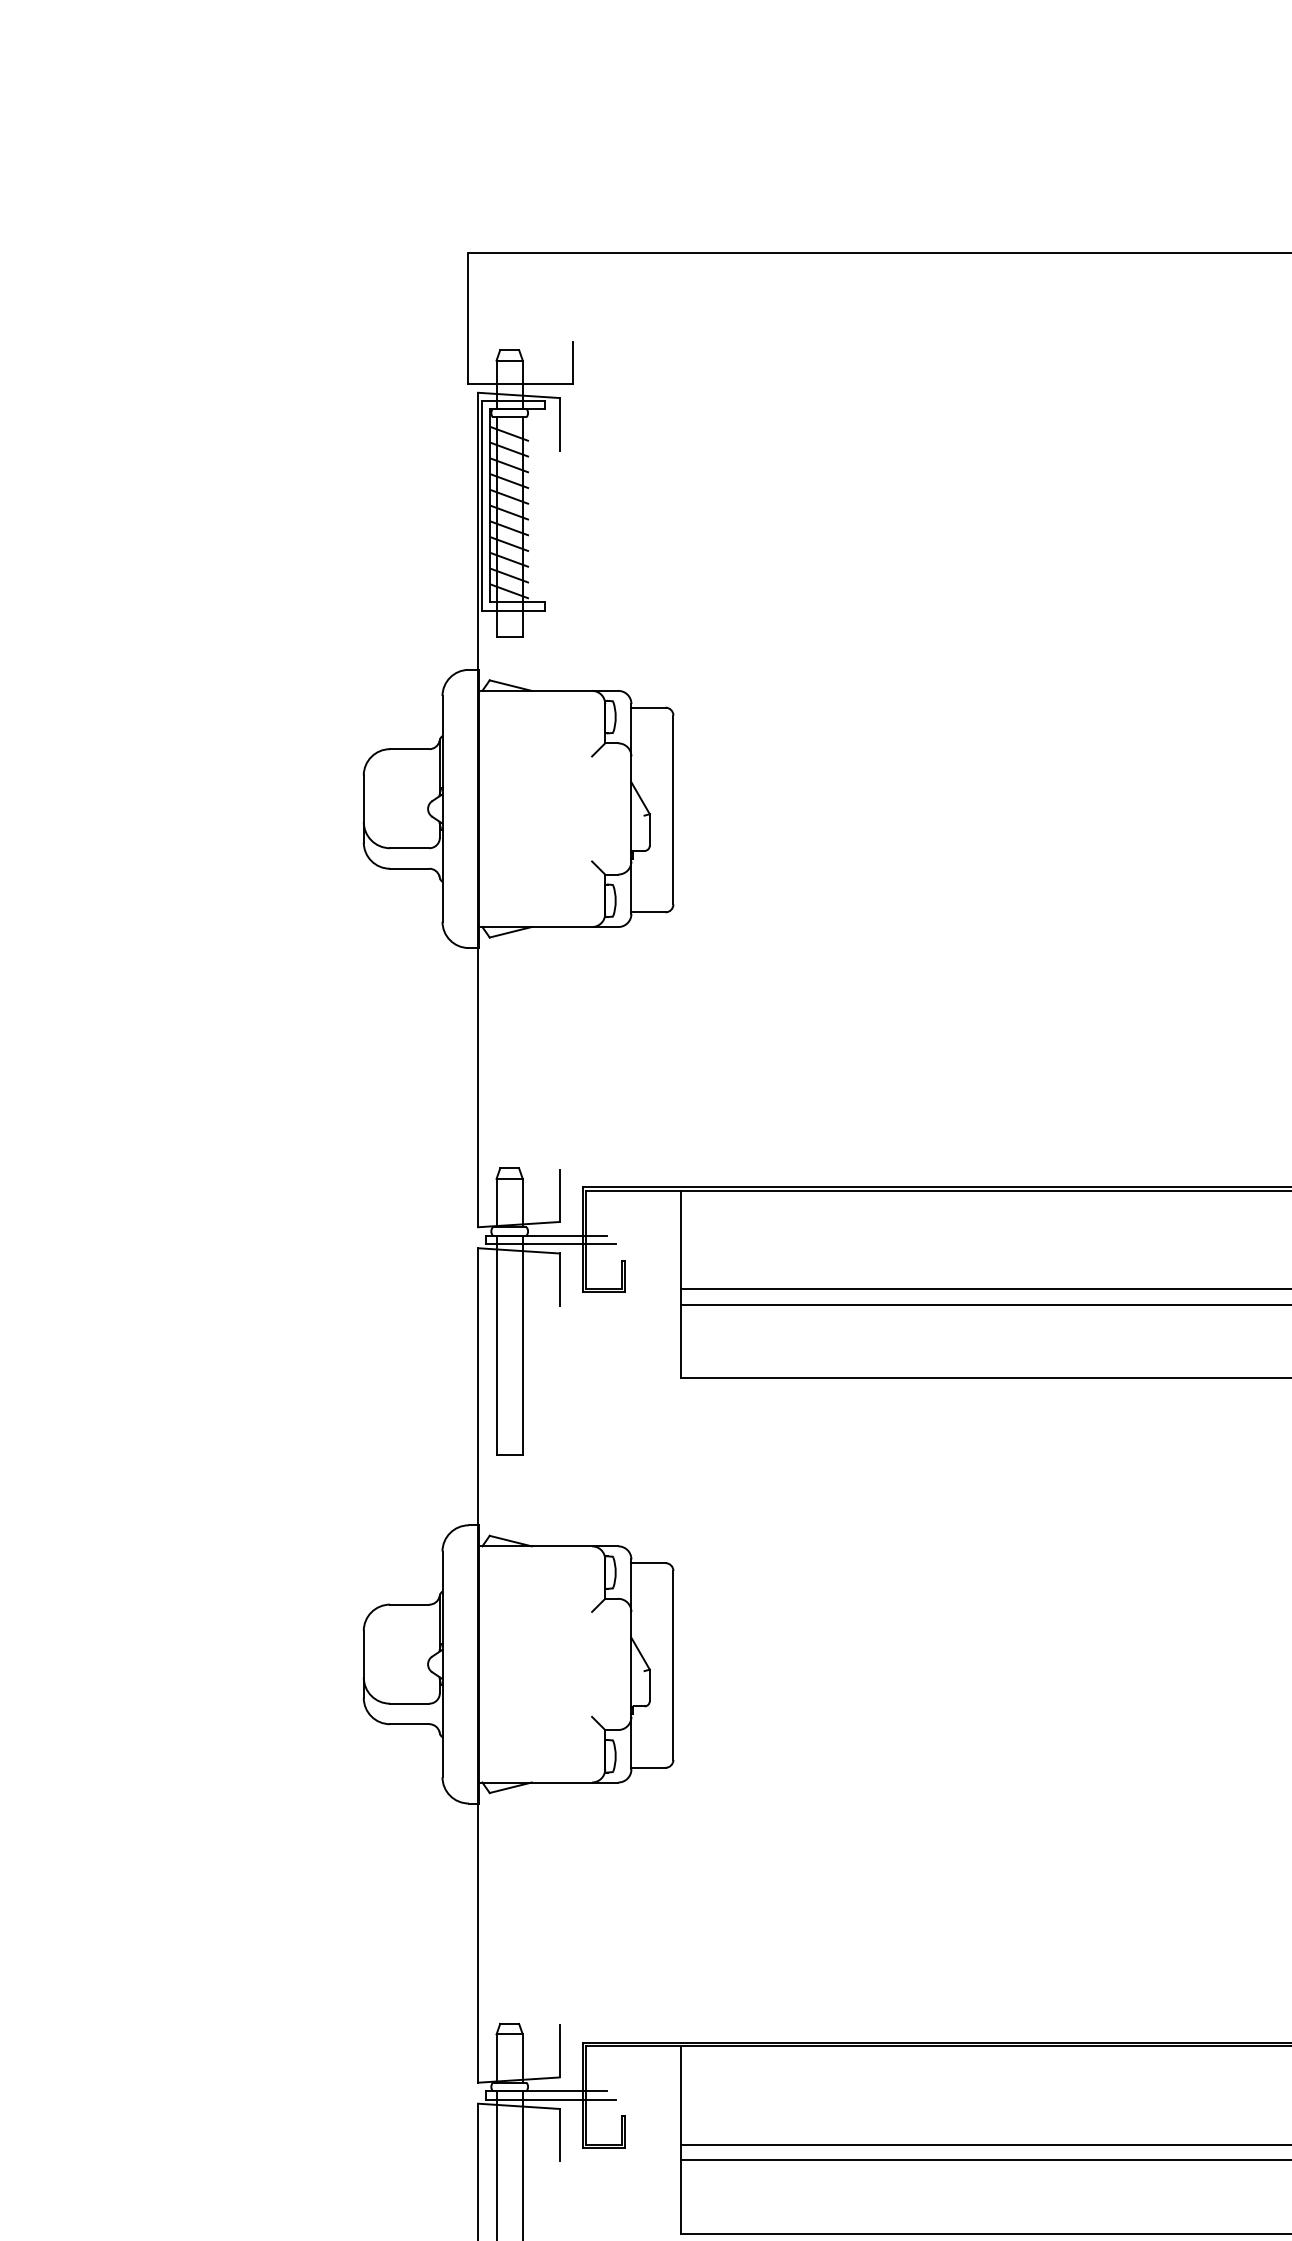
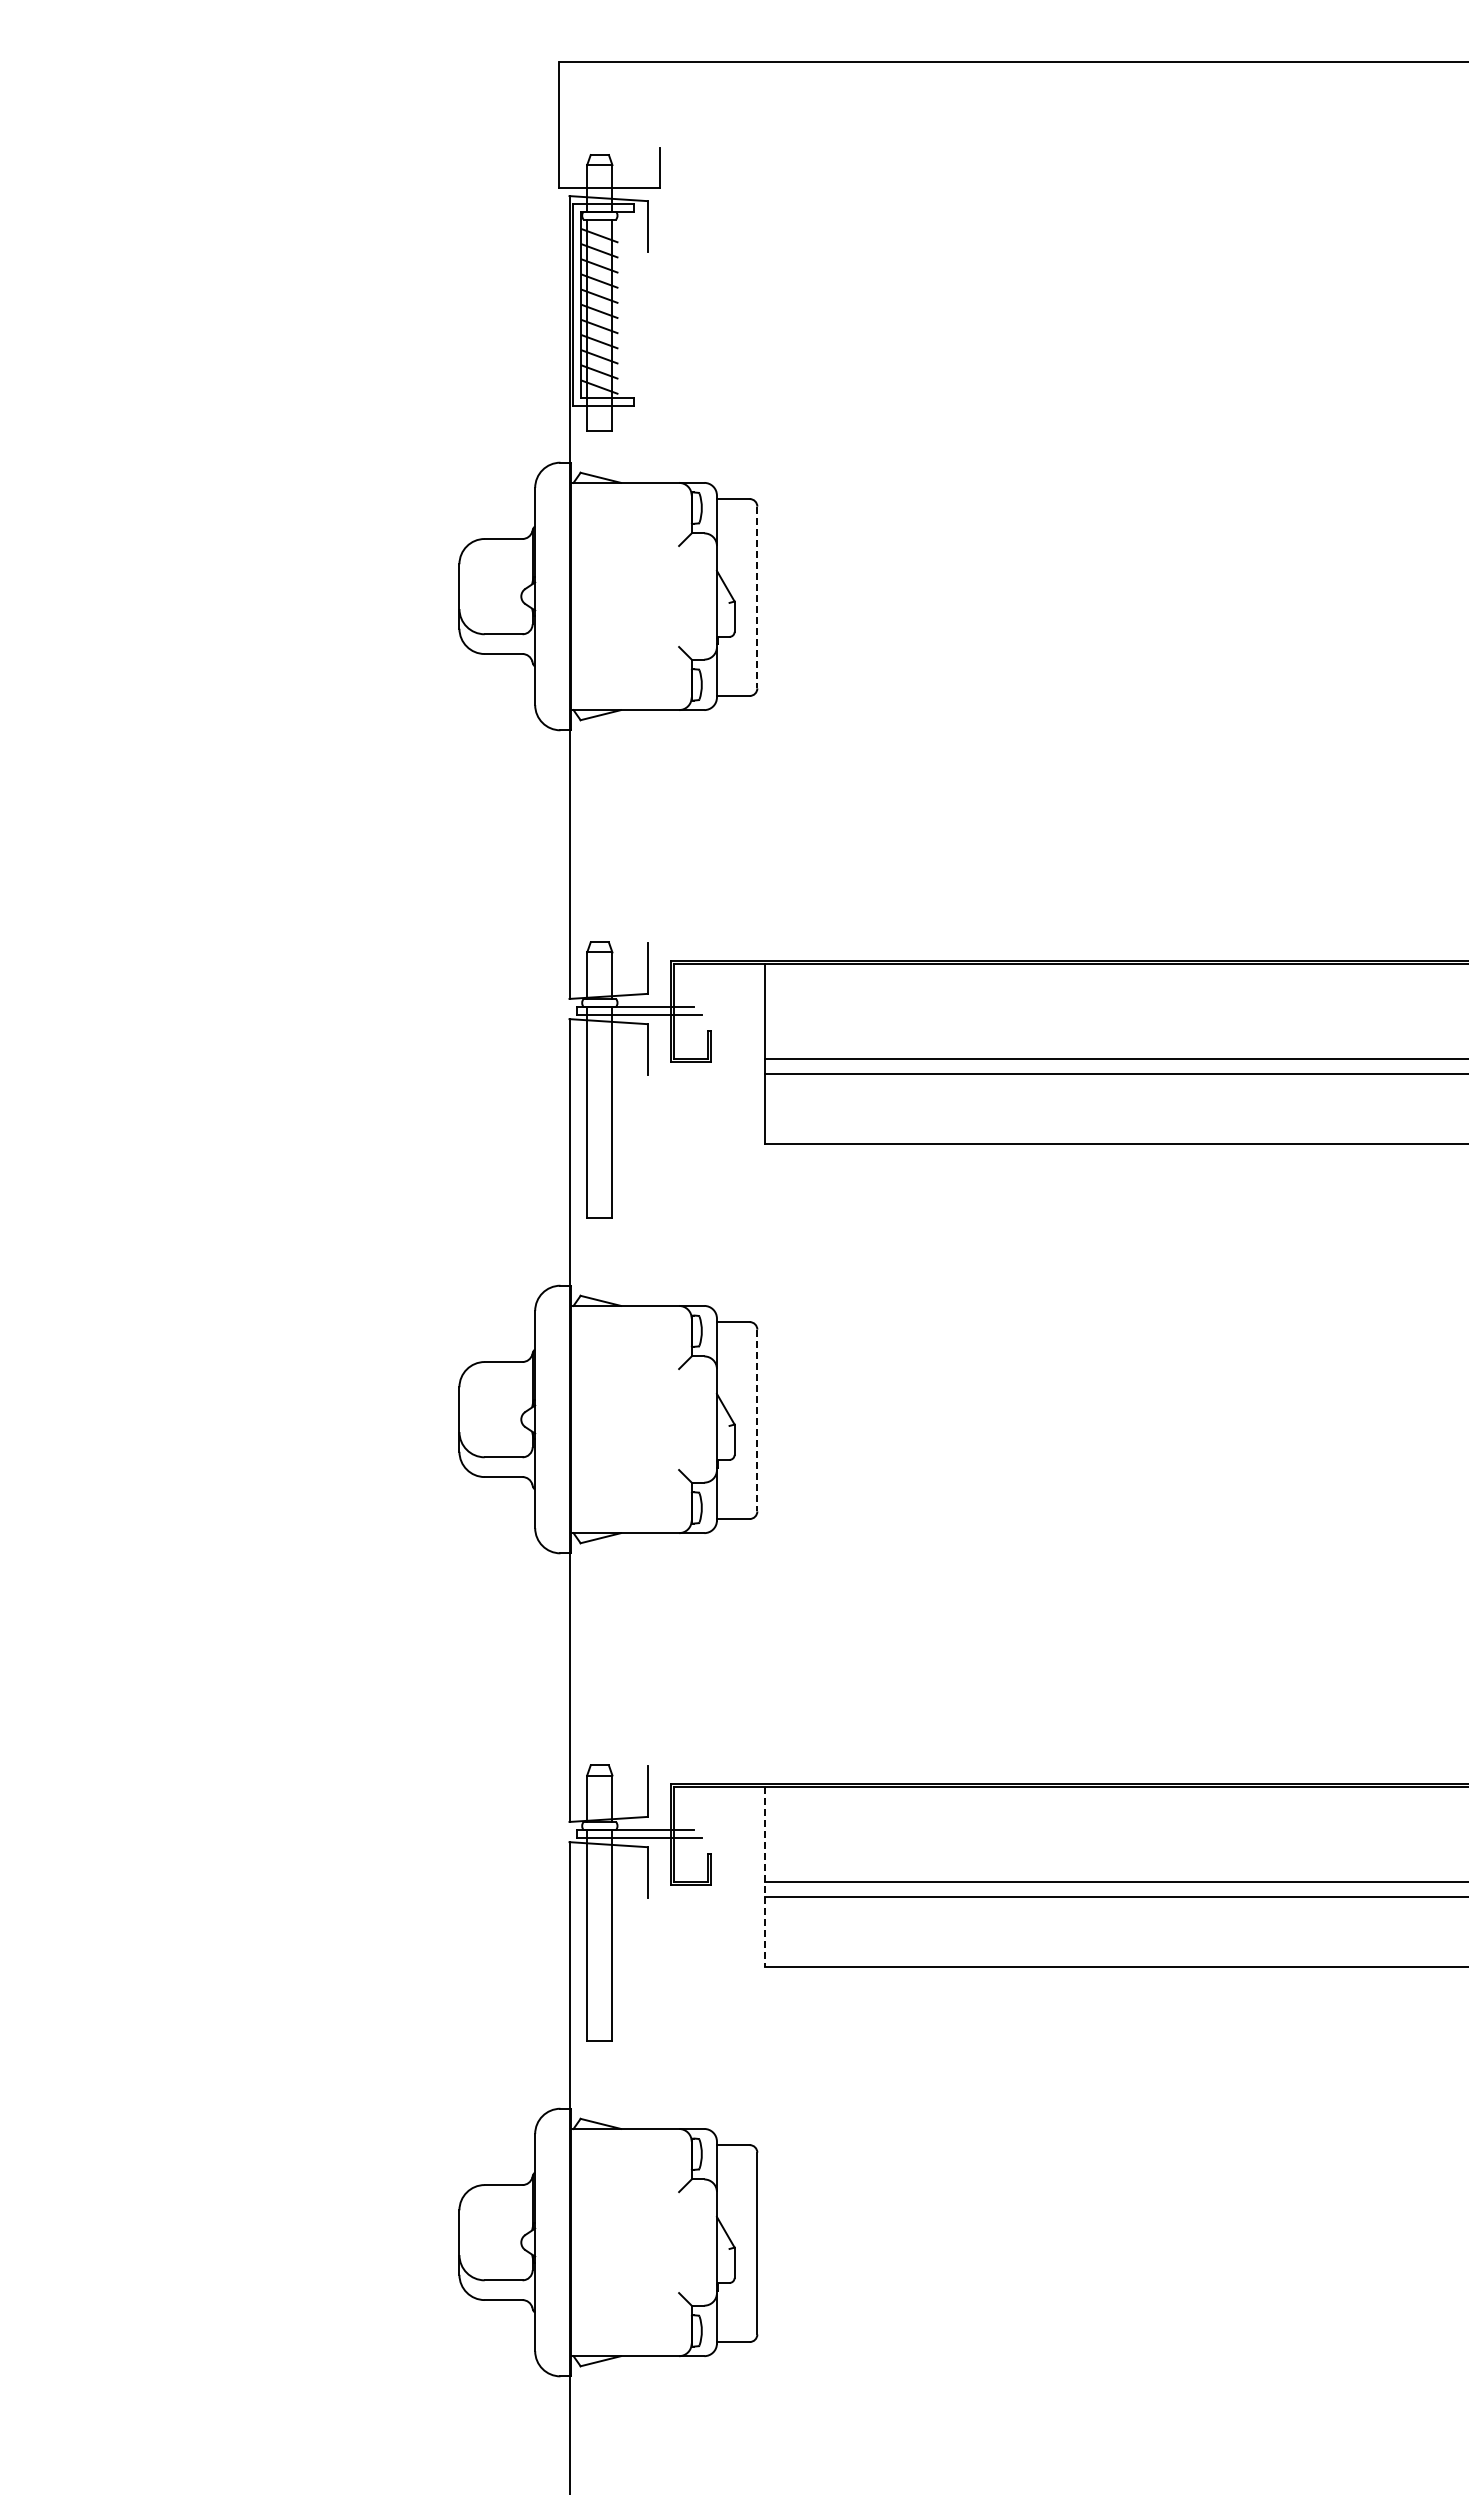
line: (673, 810) -> (757, 597), solid -> dashed
line: (673, 1665) -> (757, 1420), solid -> dashed
line: (680, 2140) -> (764, 1877), solid -> dashed

